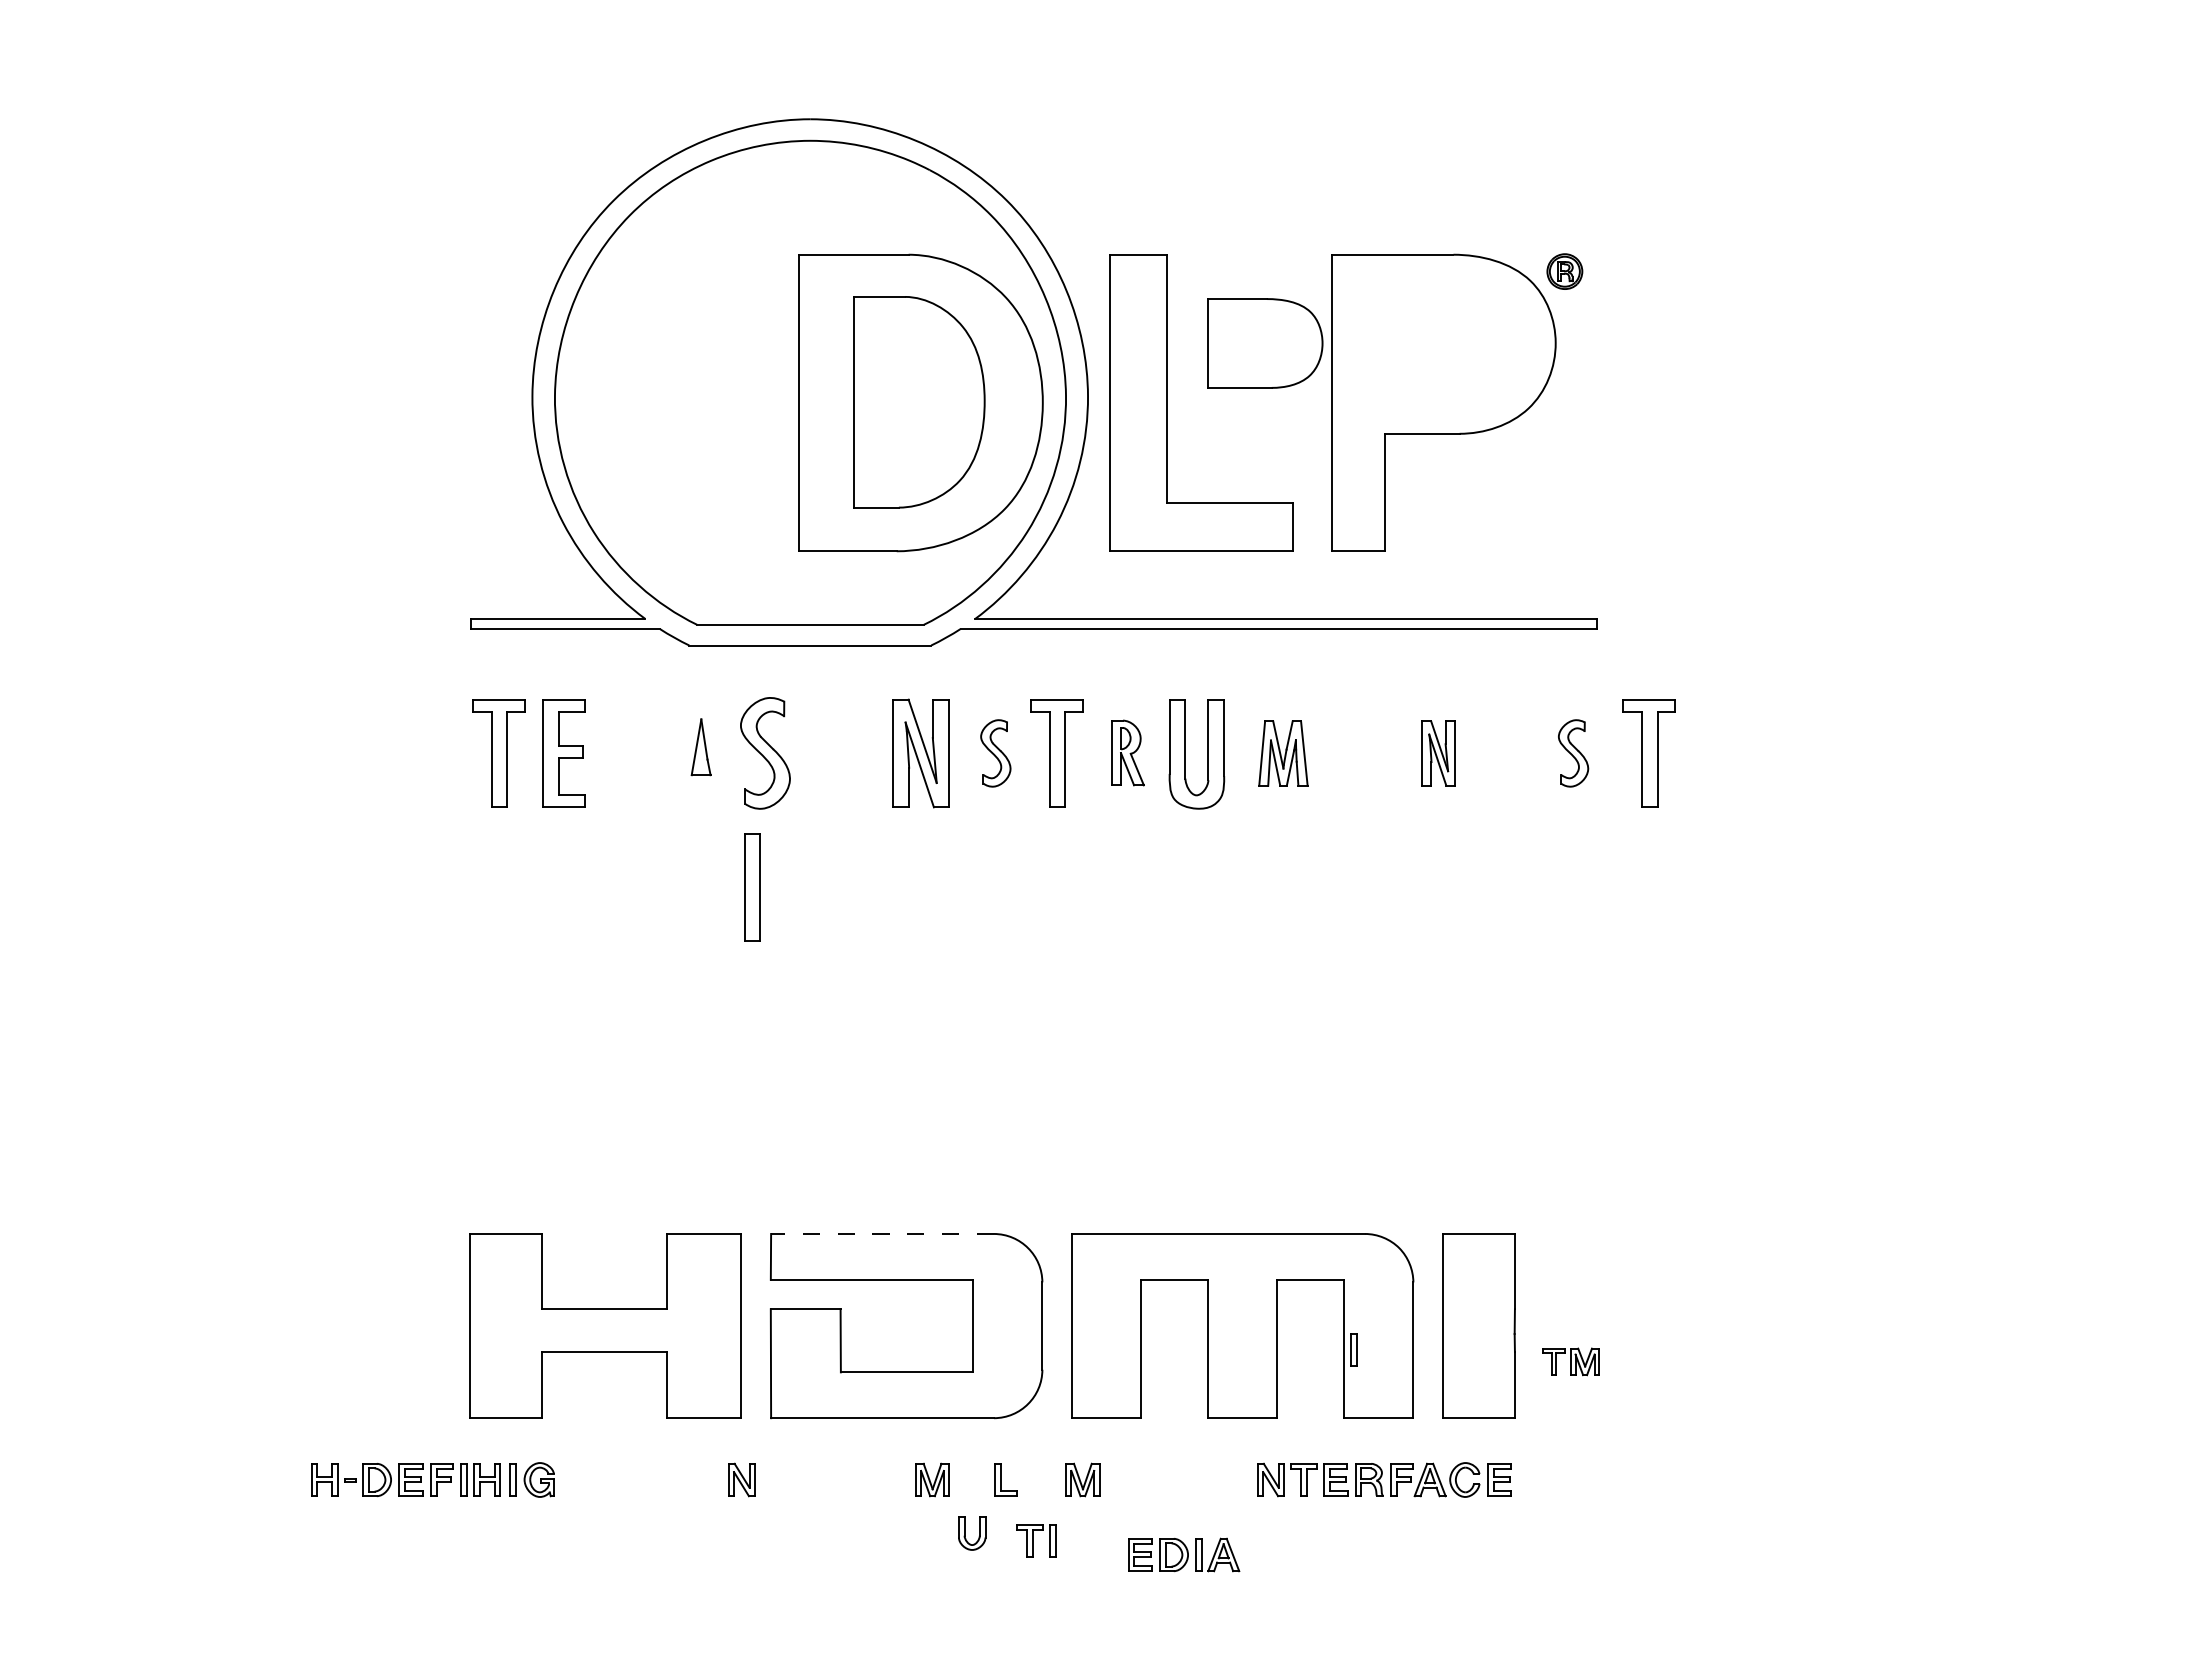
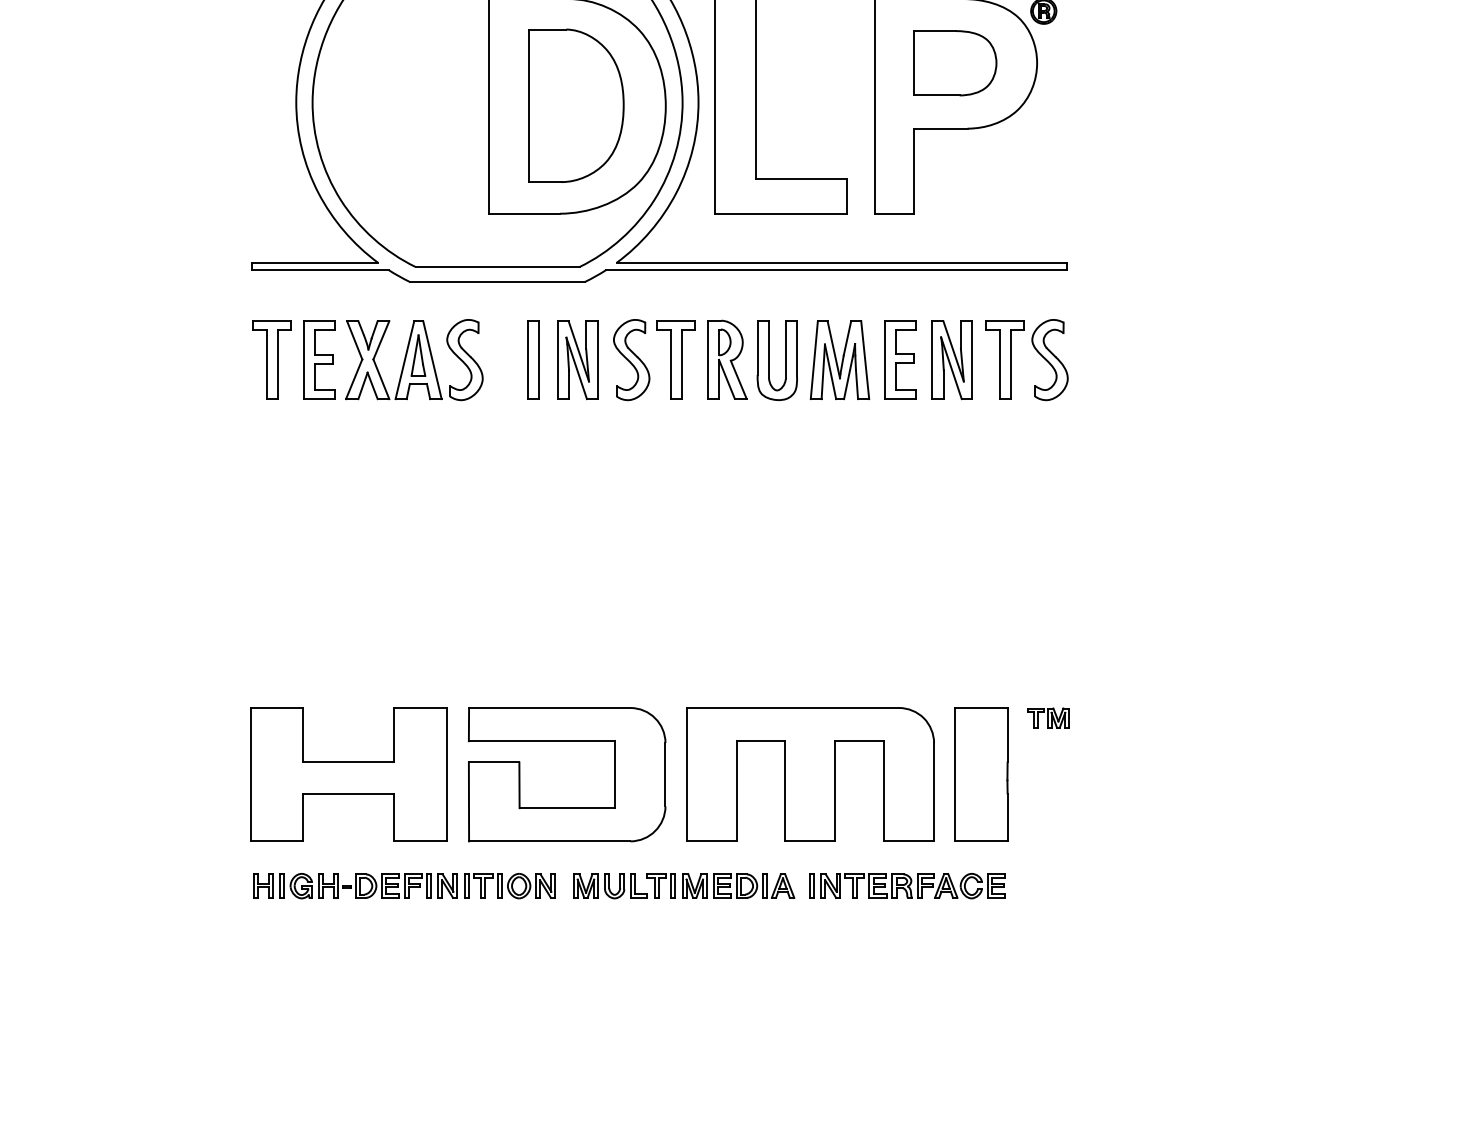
part: (1265, 343) -> (955, 63), moved
part: (1127, 752) -> (727, 359), size x1.67
part: (1366, 752) -> (900, 359), added
part: (995, 753) -> (631, 360), size x1.67
part: (1283, 753) -> (840, 360), size x1.67
part: (1438, 753) -> (952, 360), size x1.67
part: (1573, 753) -> (1050, 360), size x1.67
part: (1648, 753) -> (1004, 360), moved
part: (680, 756) -> (403, 362), added
part: (752, 887) -> (533, 360), moved
line: (882, 1233) -> (549, 707), dashed -> solid
part: (1353, 1349) -> (811, 885), moved
part: (1570, 1361) -> (1047, 717), moved
part: (827, 1479) -> (509, 885), added
part: (389, 1480) -> (375, 886), moved
part: (978, 1536) -> (619, 888), moved
part: (1036, 1540) -> (661, 885), moved
part: (1184, 1554) -> (754, 885), moved

